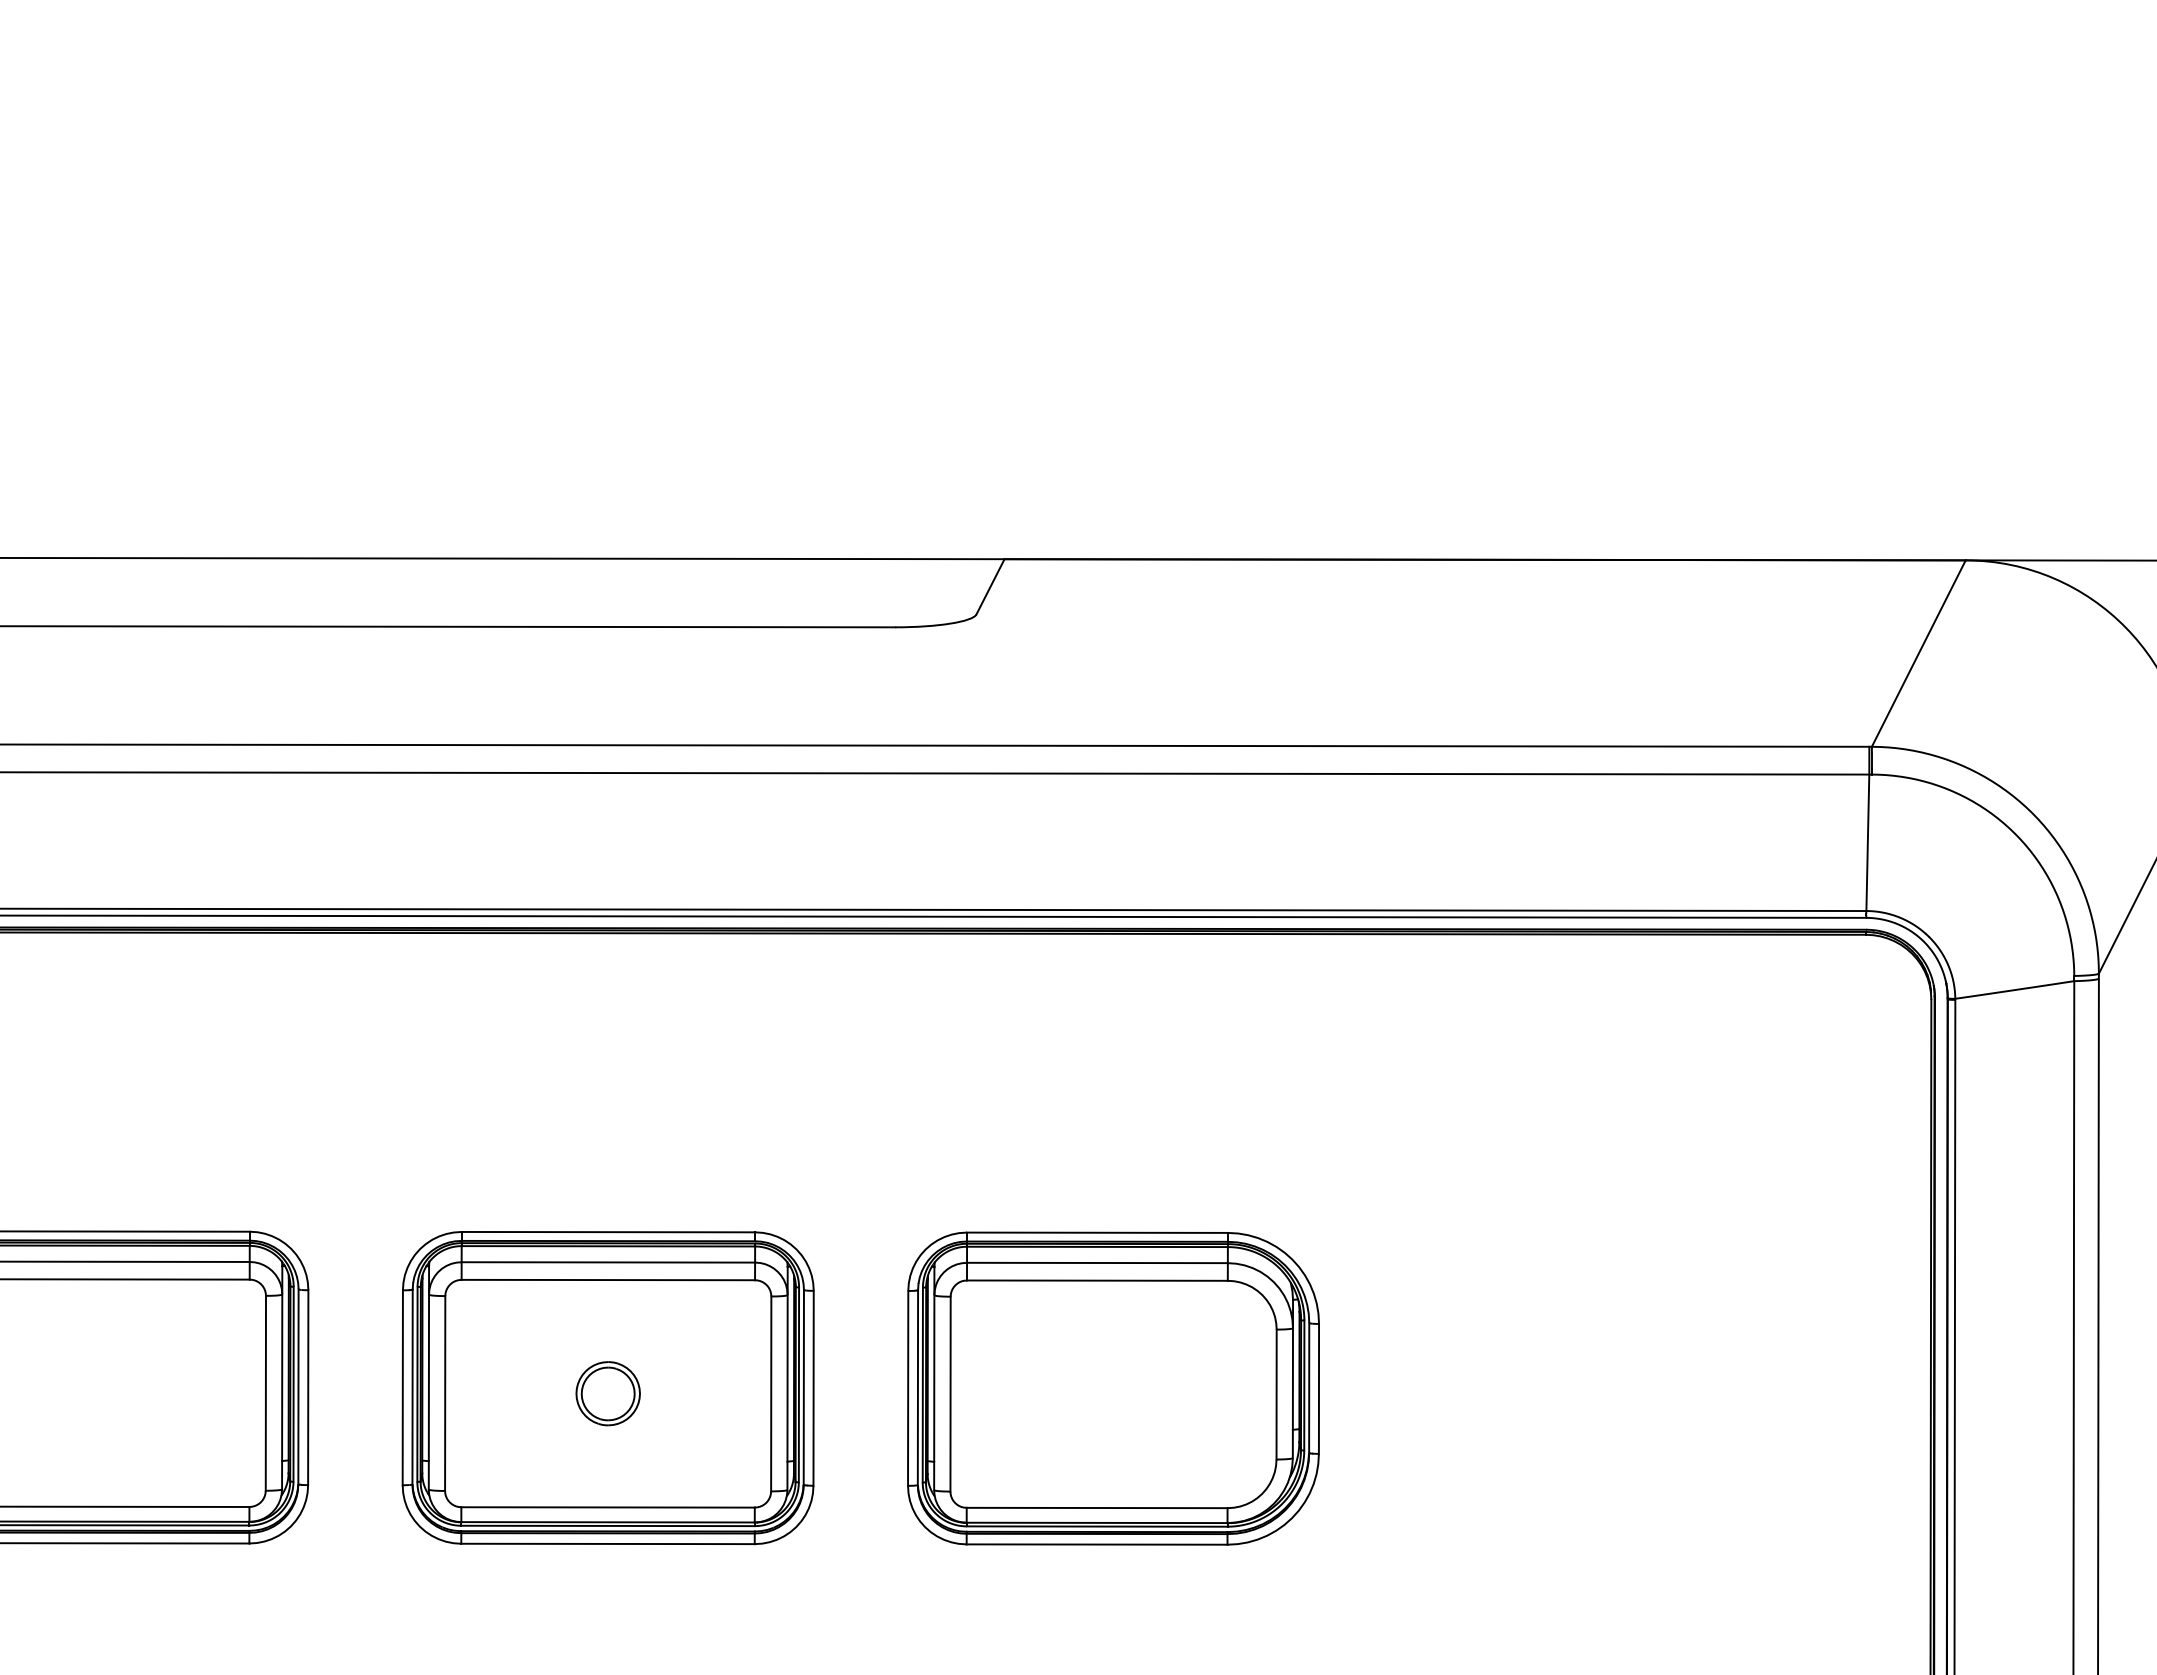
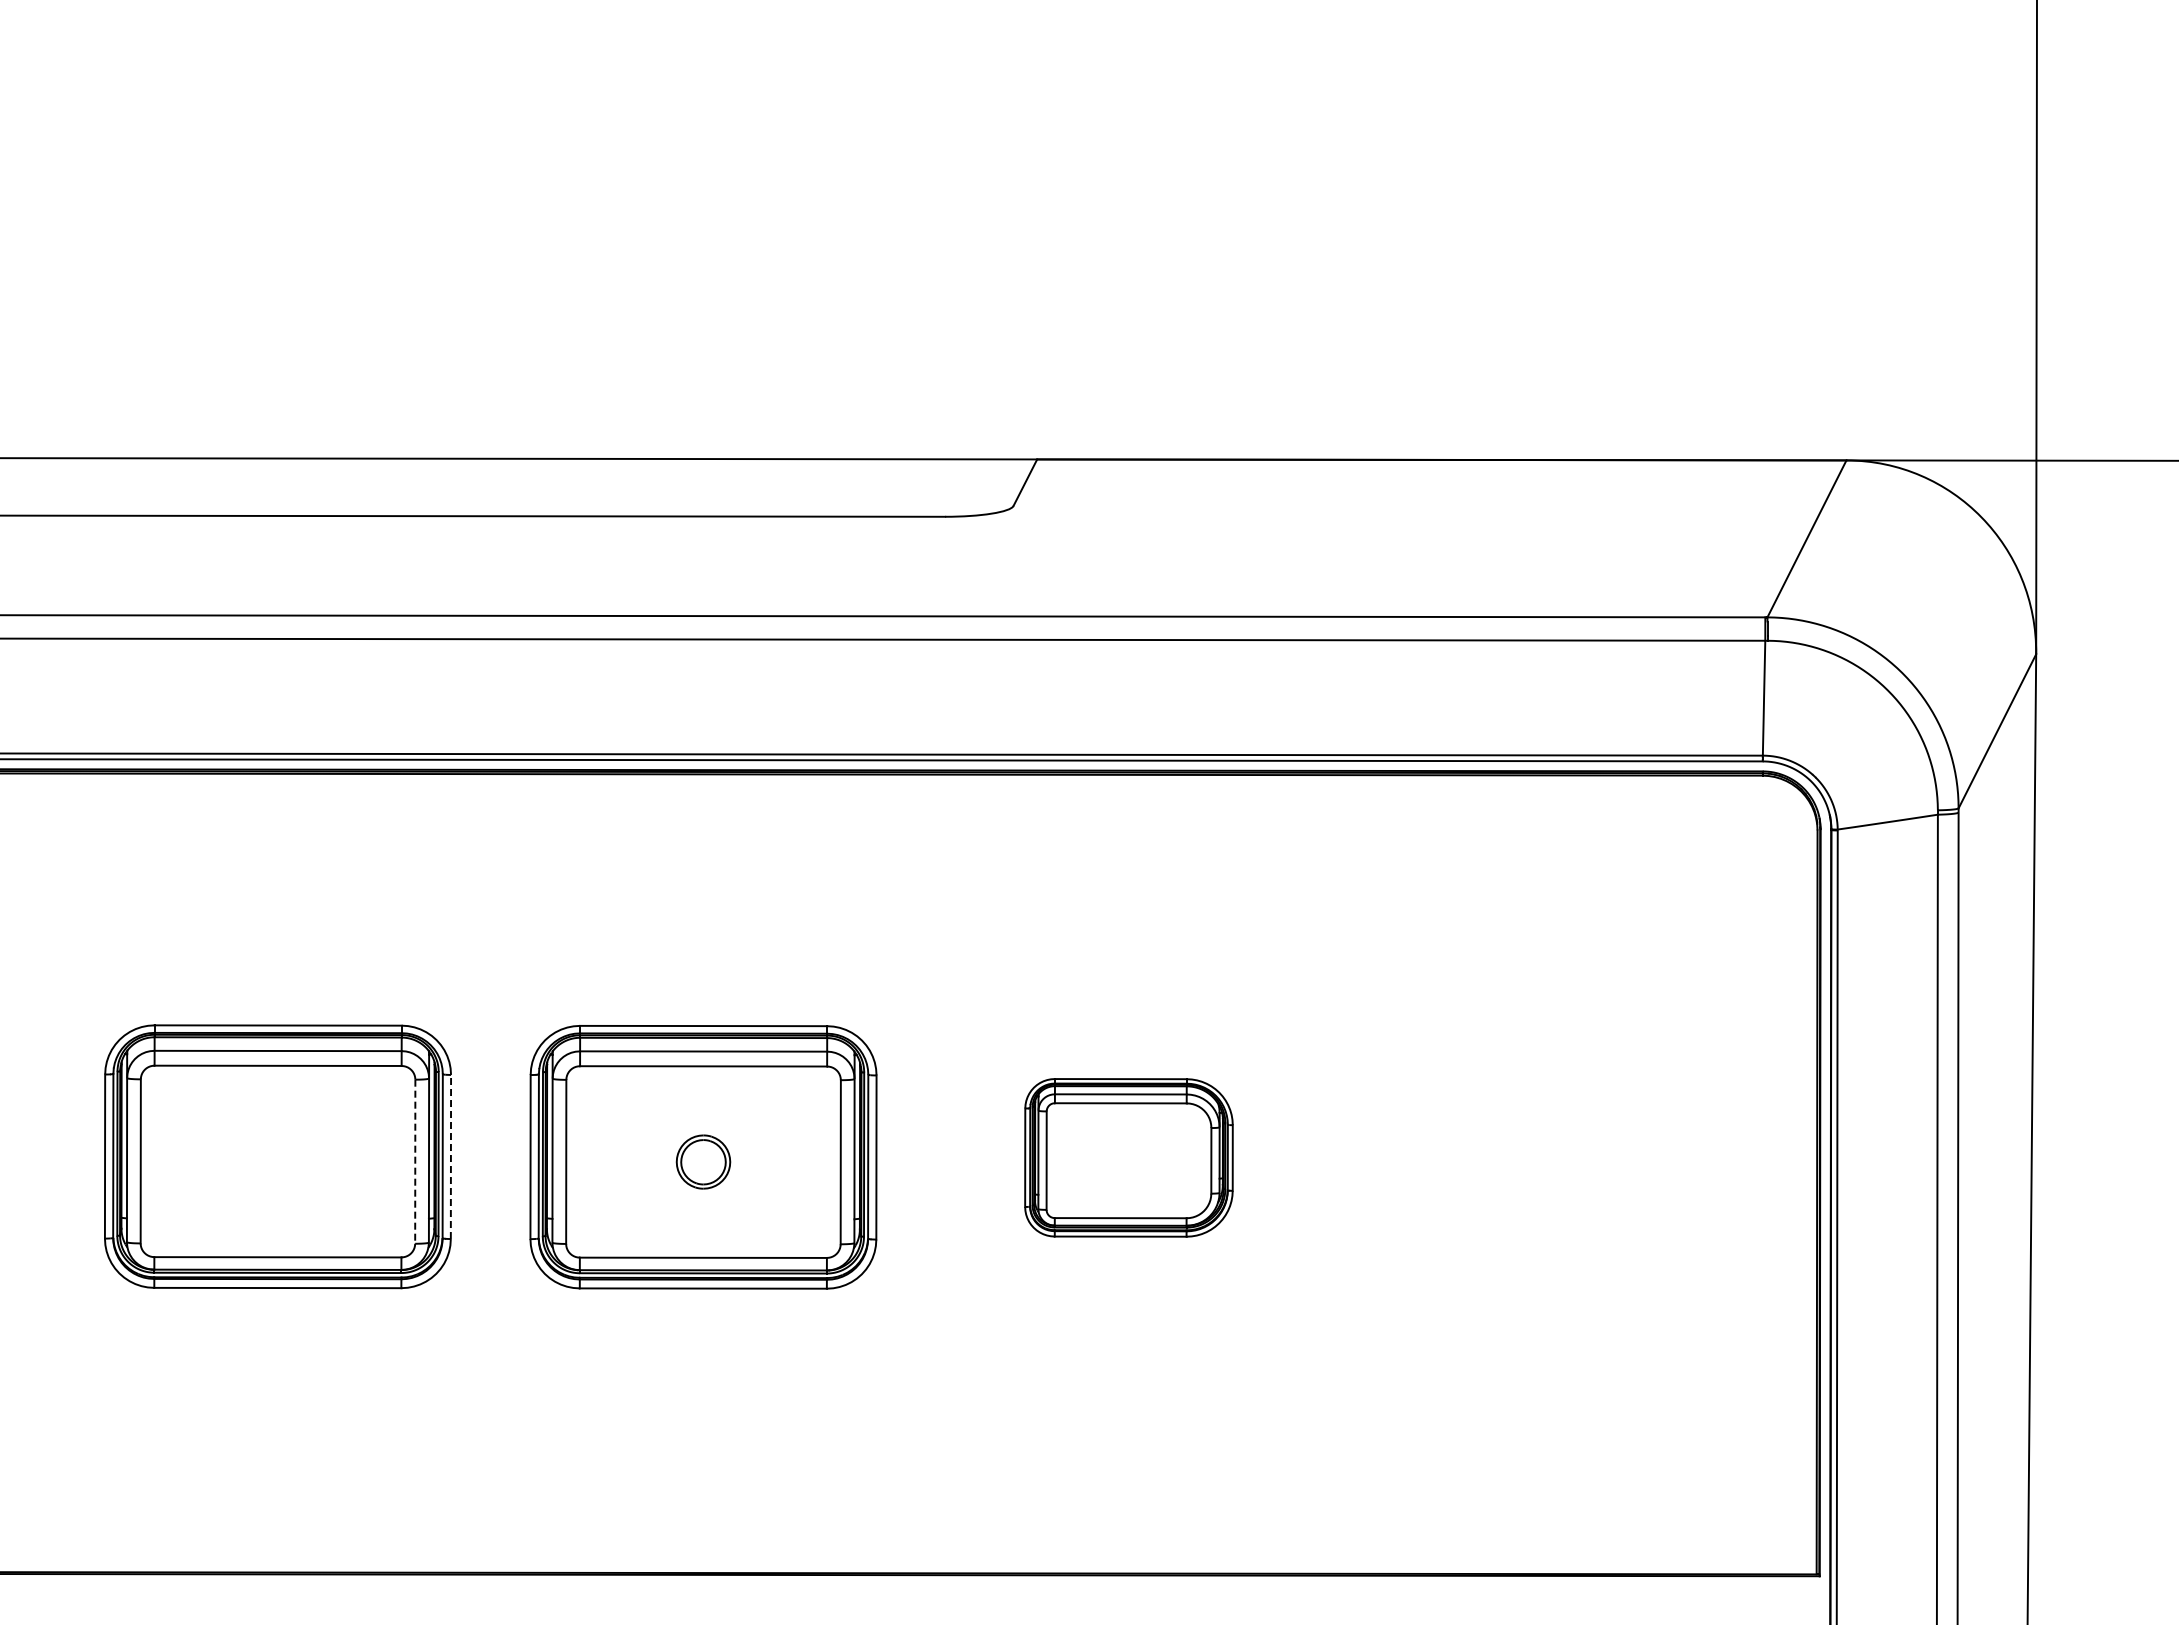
line: (307, 1387) -> (450, 1156), solid -> dashed
part: (1112, 1388) -> (1128, 1157), size x0.6
line: (266, 1394) -> (415, 1162), solid -> dashed

